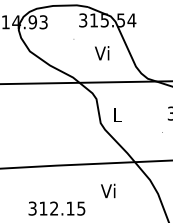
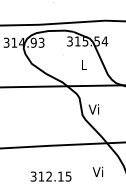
text: (102, 52) -> (83, 64), Vi -> L
text: (115, 115) -> (93, 109), L -> Vi
text: (107, 190) -> (97, 171), moved

